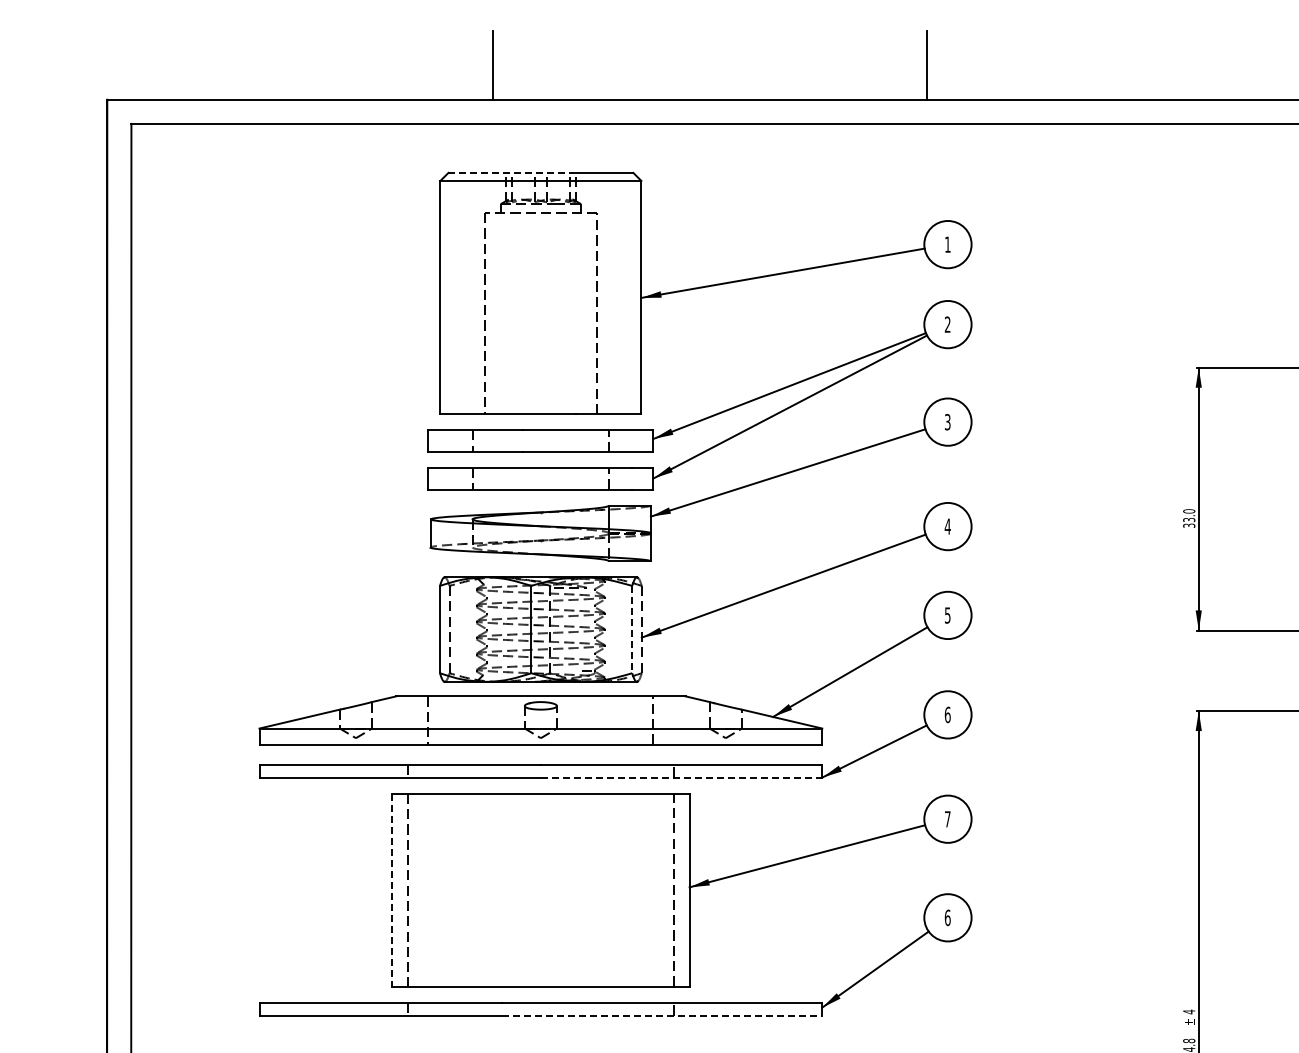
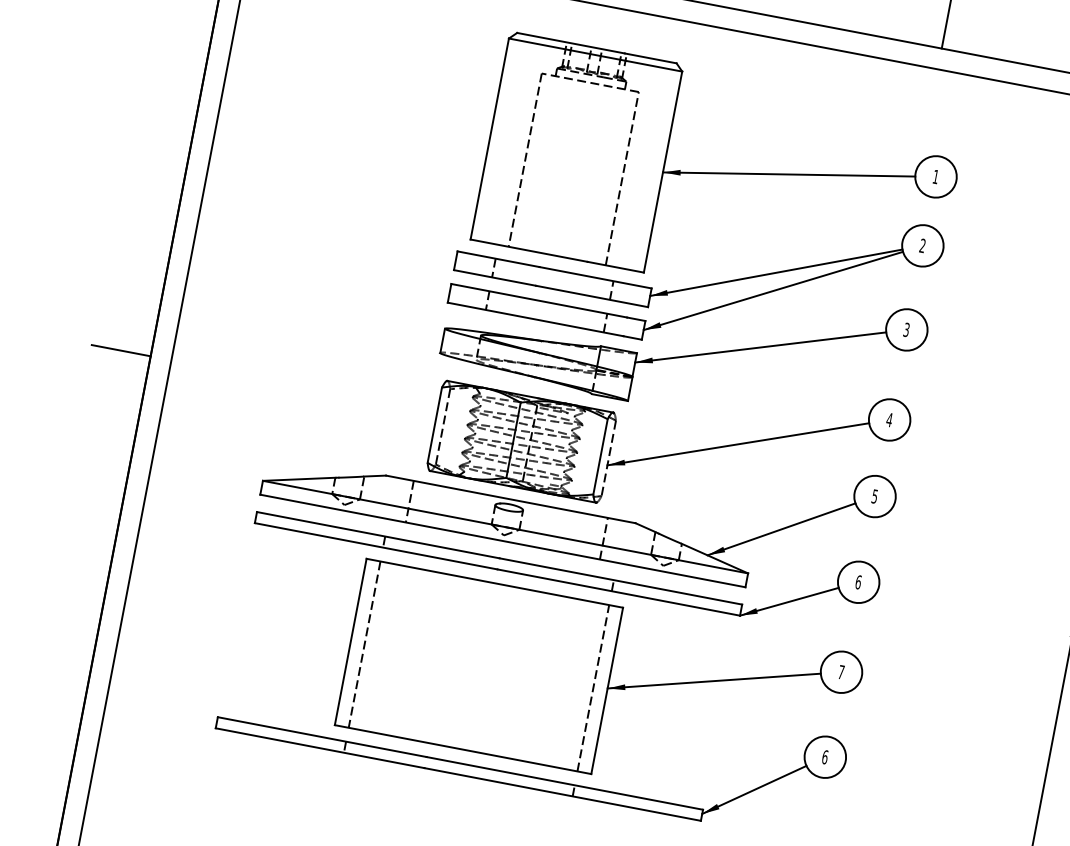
line: (511, 172) -> (571, 42), dashed -> solid
line: (72, 613) -> (120, 350), added
line: (632, 629) -> (600, 456), dashed -> solid
line: (681, 777) -> (618, 592), dashed -> solid
line: (392, 890) -> (350, 642), dashed -> solid
line: (662, 1015) -> (563, 794), dashed -> solid

